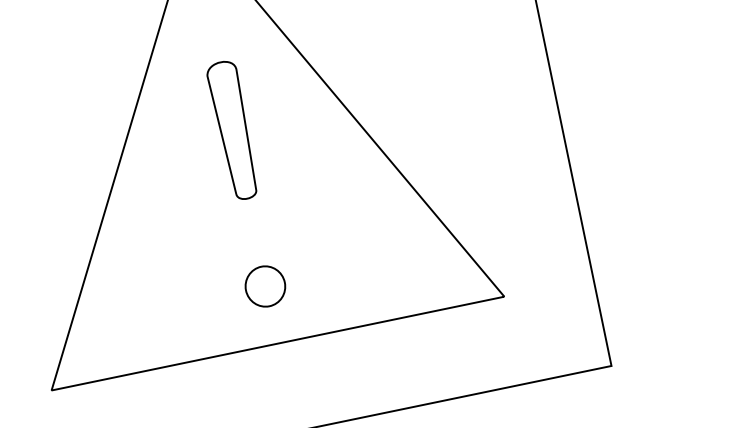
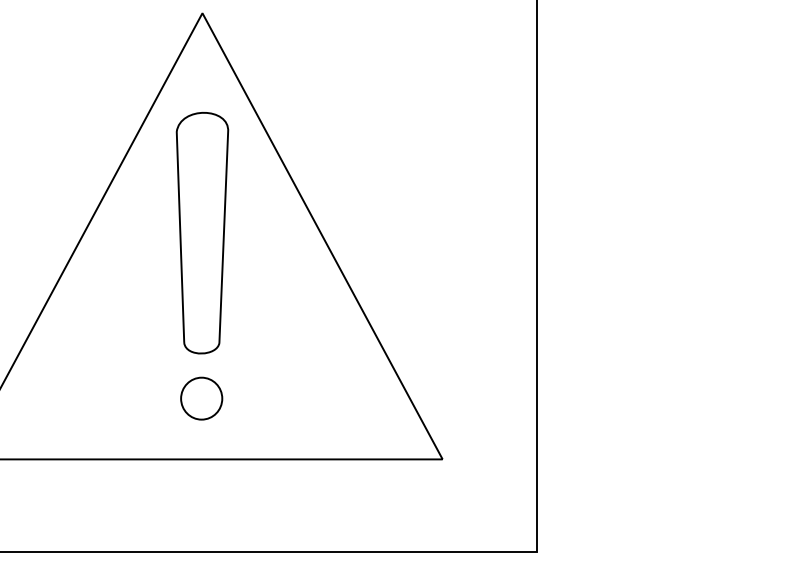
part: (233, 130) -> (202, 233), size x1.67

